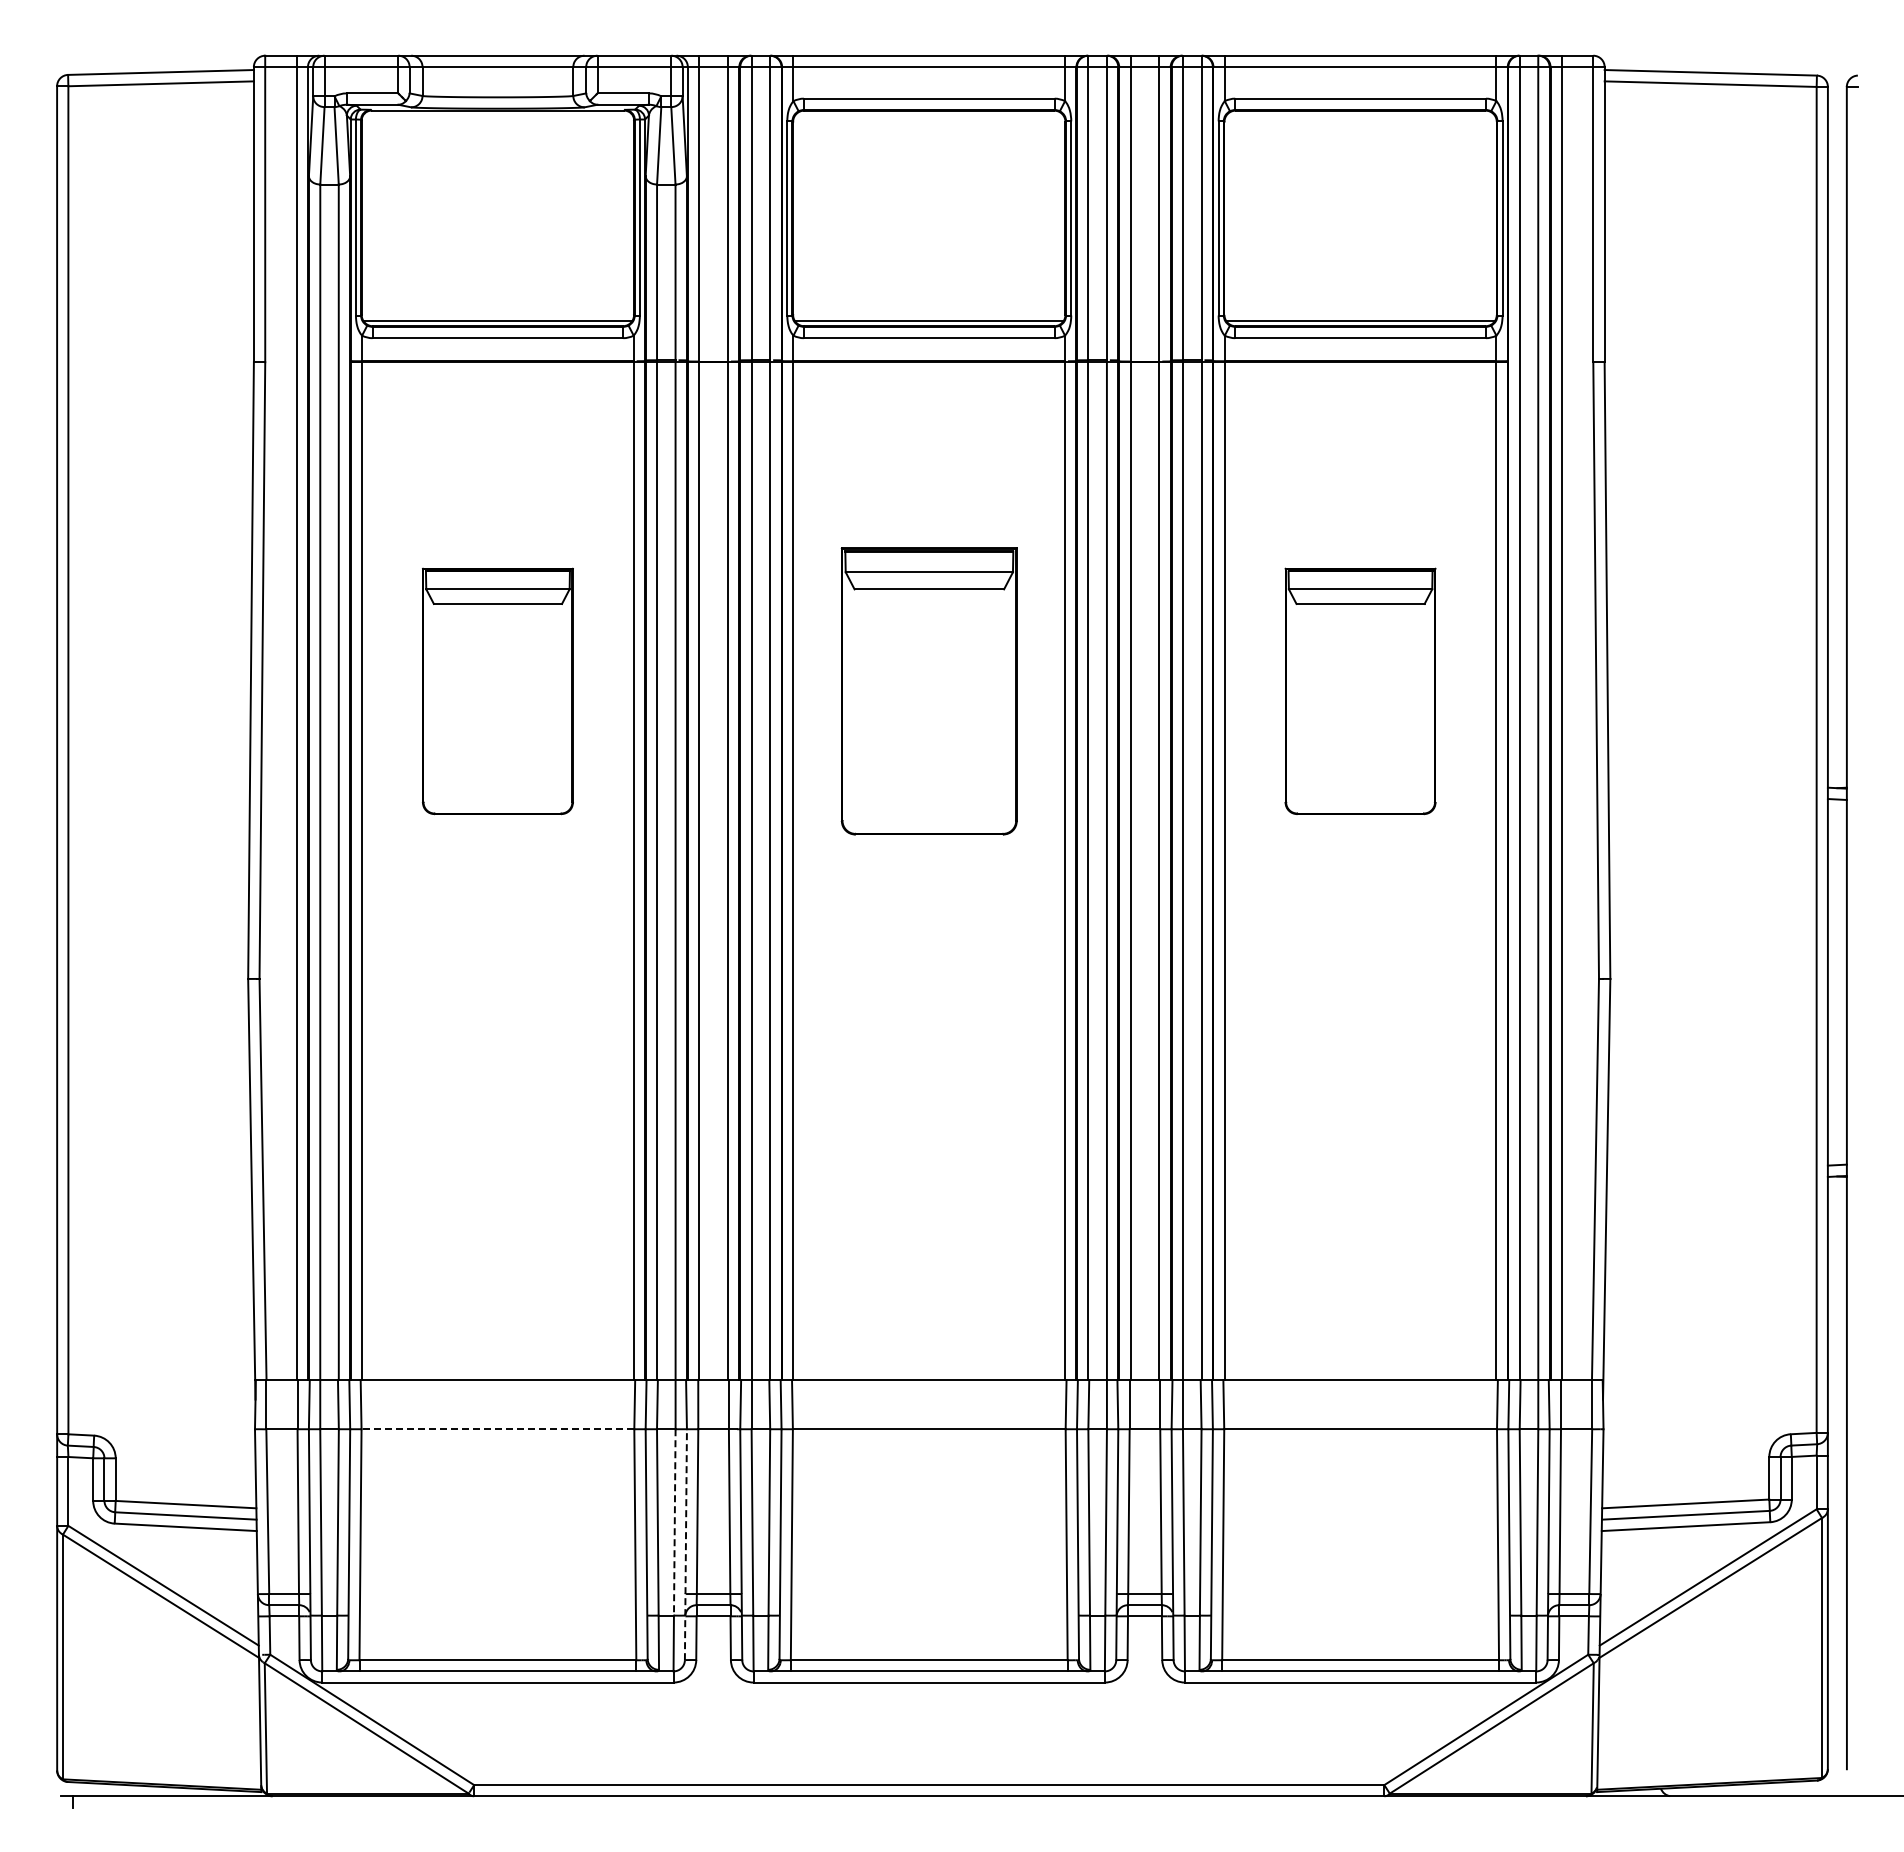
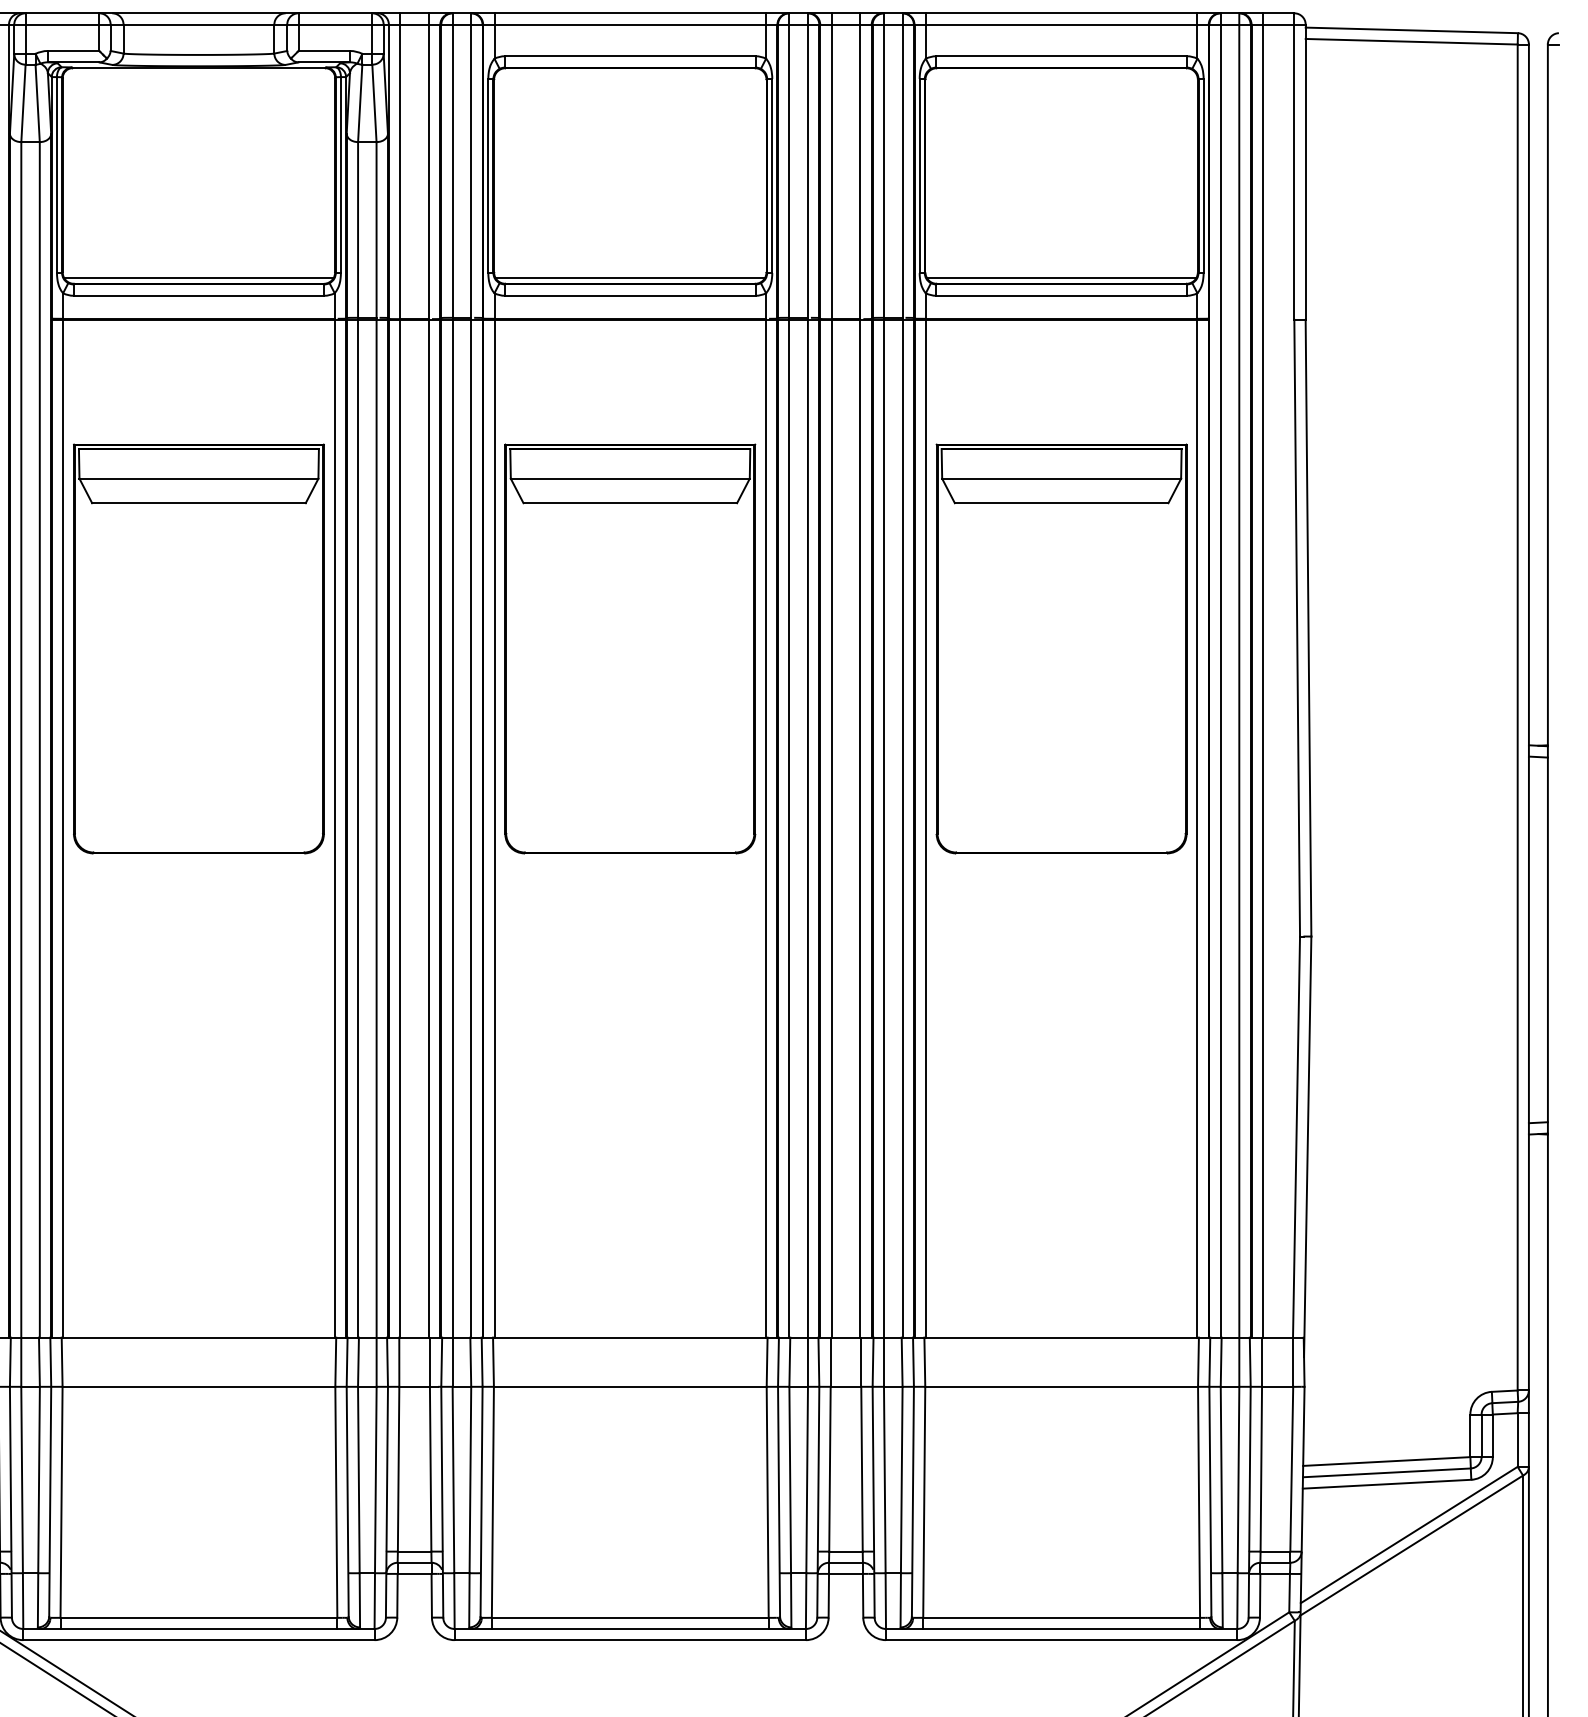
part: (497, 691) -> (198, 649), size x1.67
part: (929, 691) -> (630, 649), size x1.43
part: (1360, 691) -> (1061, 649), size x1.67
line: (497, 1429) -> (198, 1387), dashed -> solid
line: (674, 1522) -> (375, 1480), dashed -> solid
line: (685, 1544) -> (386, 1502), dashed -> solid

